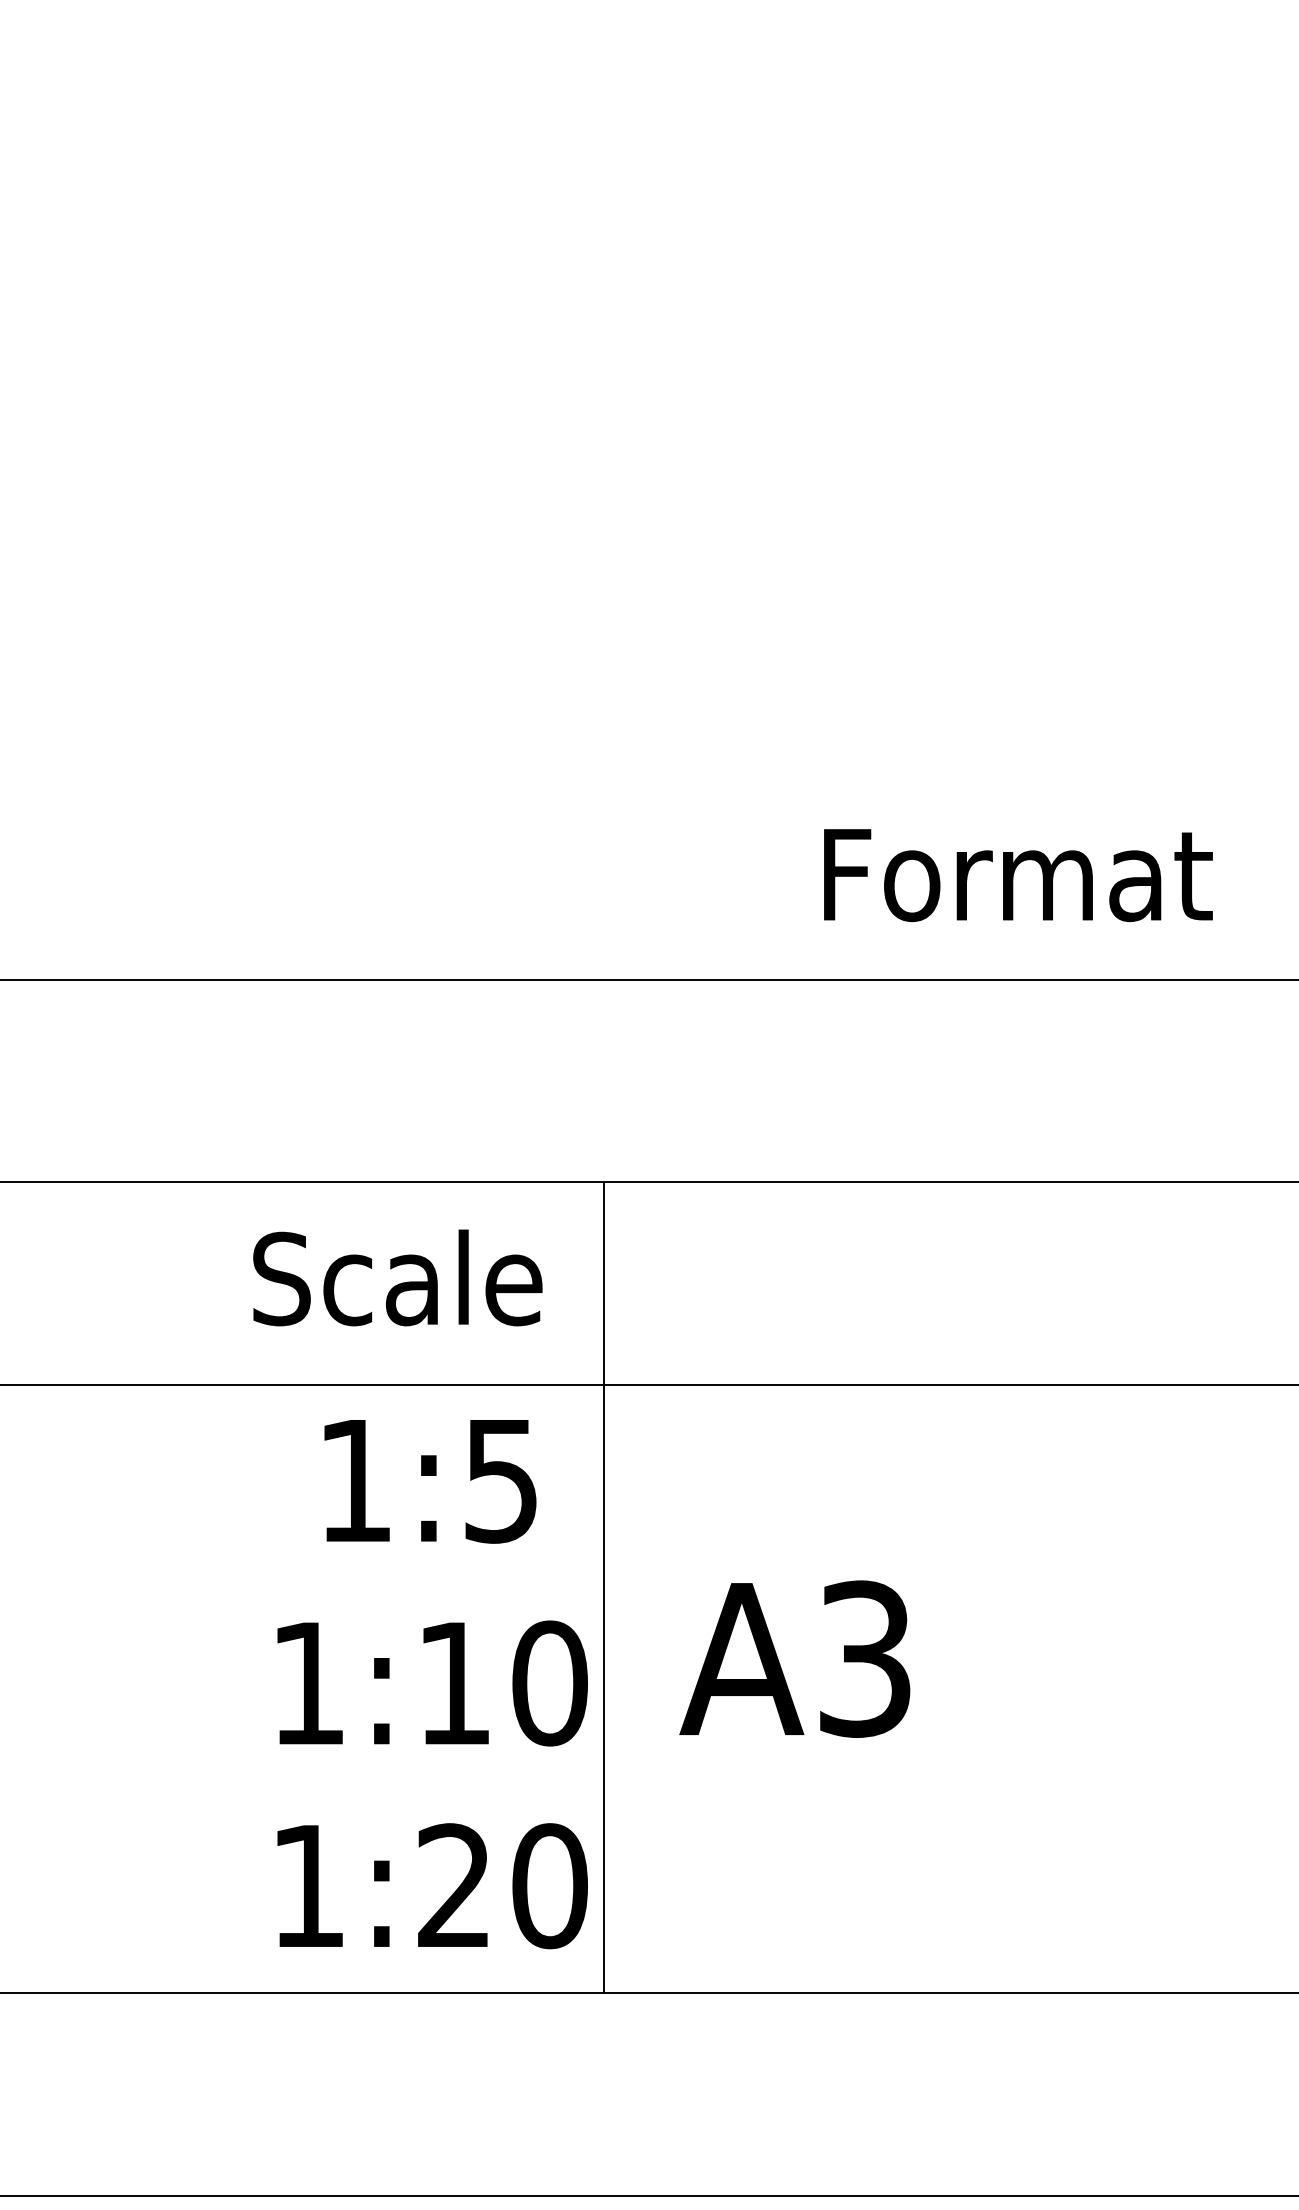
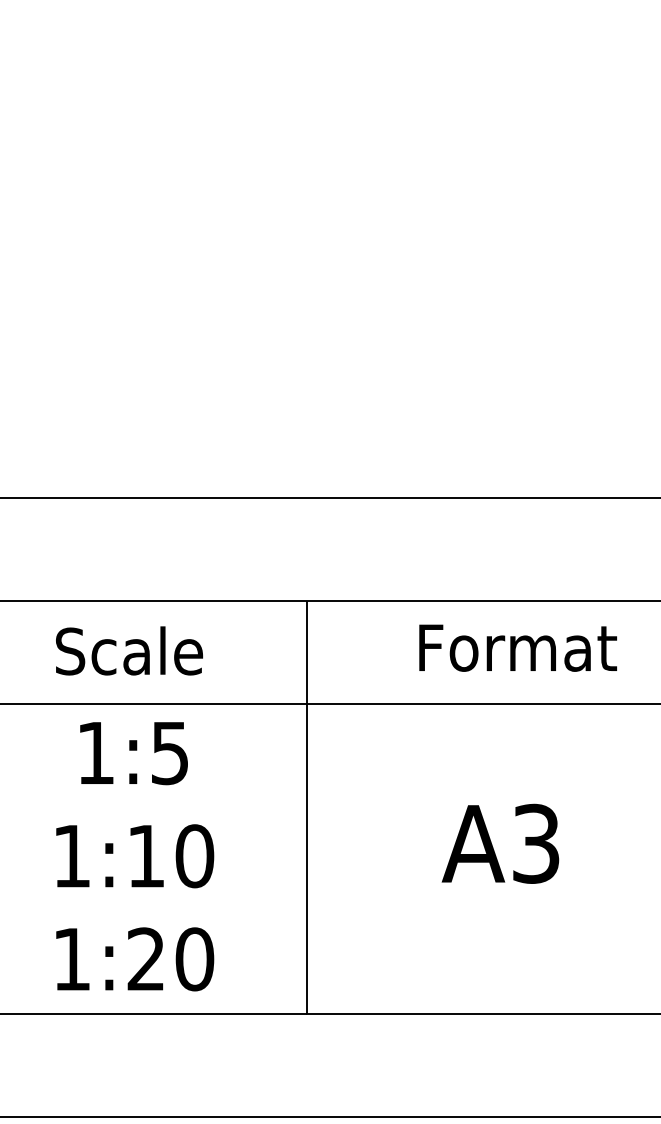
text: (1017, 874) -> (517, 647), moved
text: (397, 1277) -> (129, 650), moved
text: (794, 1658) -> (500, 843), moved
text: (433, 1683) -> (135, 856), moved

